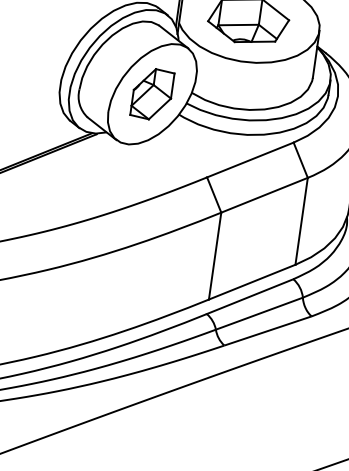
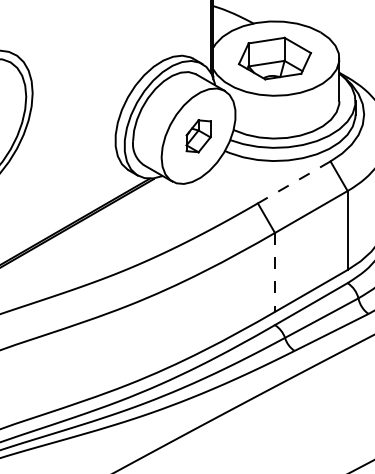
part: (152, 94) -> (198, 136), size x0.7
line: (250, 160) -> (294, 182), solid -> dashed
line: (214, 256) -> (274, 272), solid -> dashed

